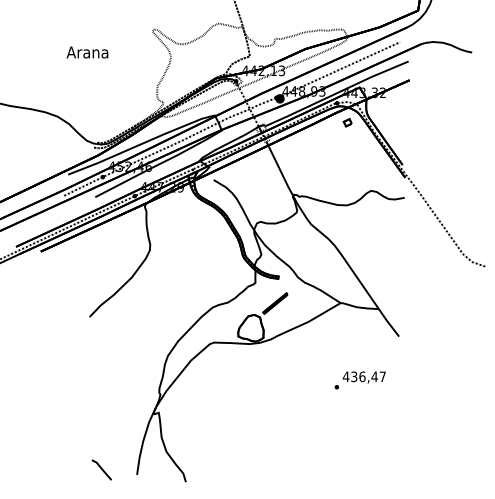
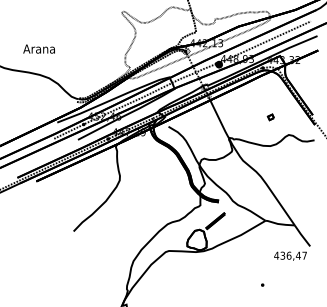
text: (87, 52) -> (39, 49), moved
part: (347, 122) -> (270, 117), moved
text: (363, 377) -> (289, 256), moved

